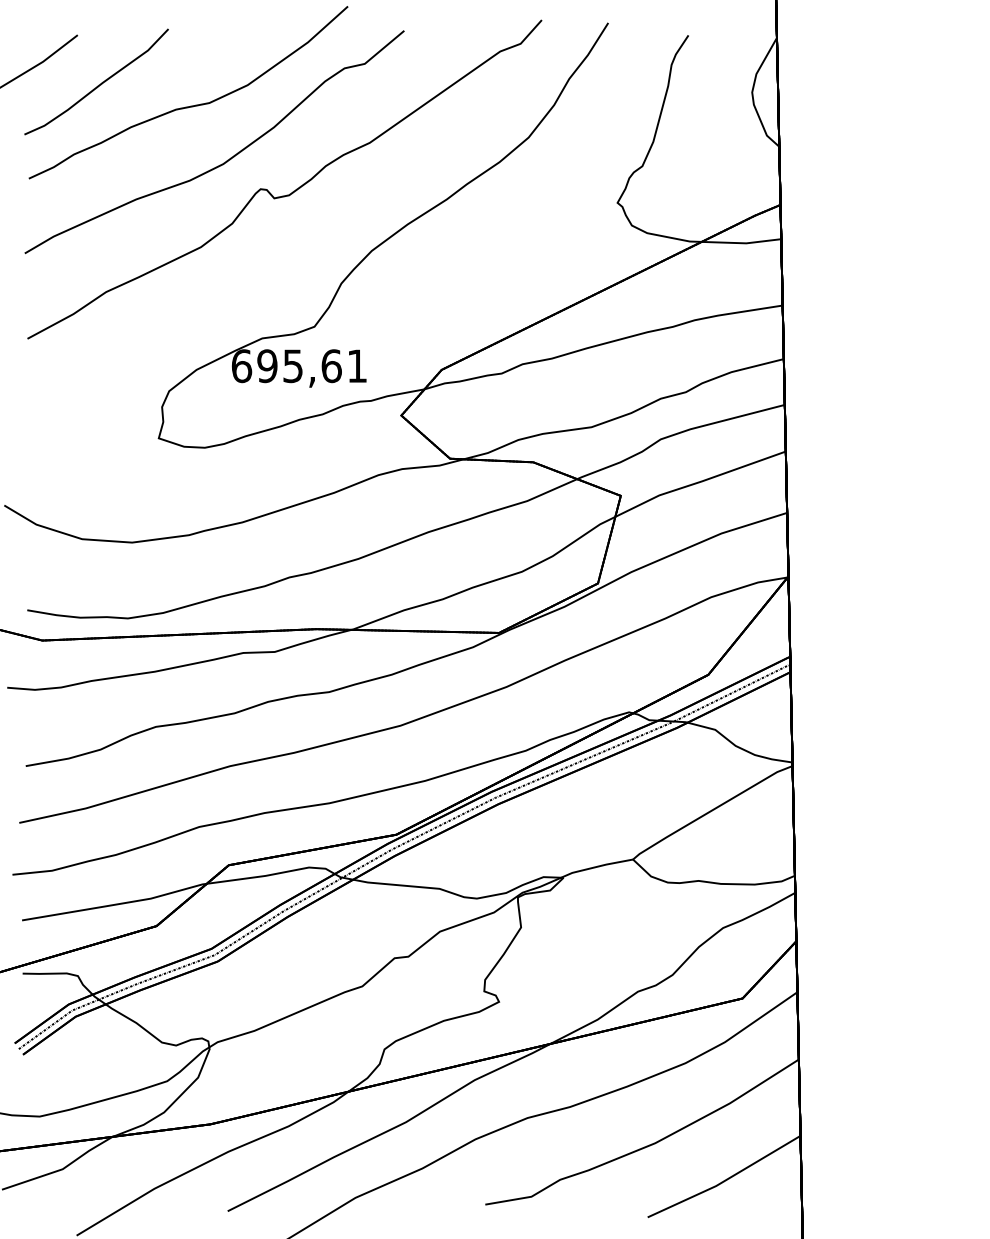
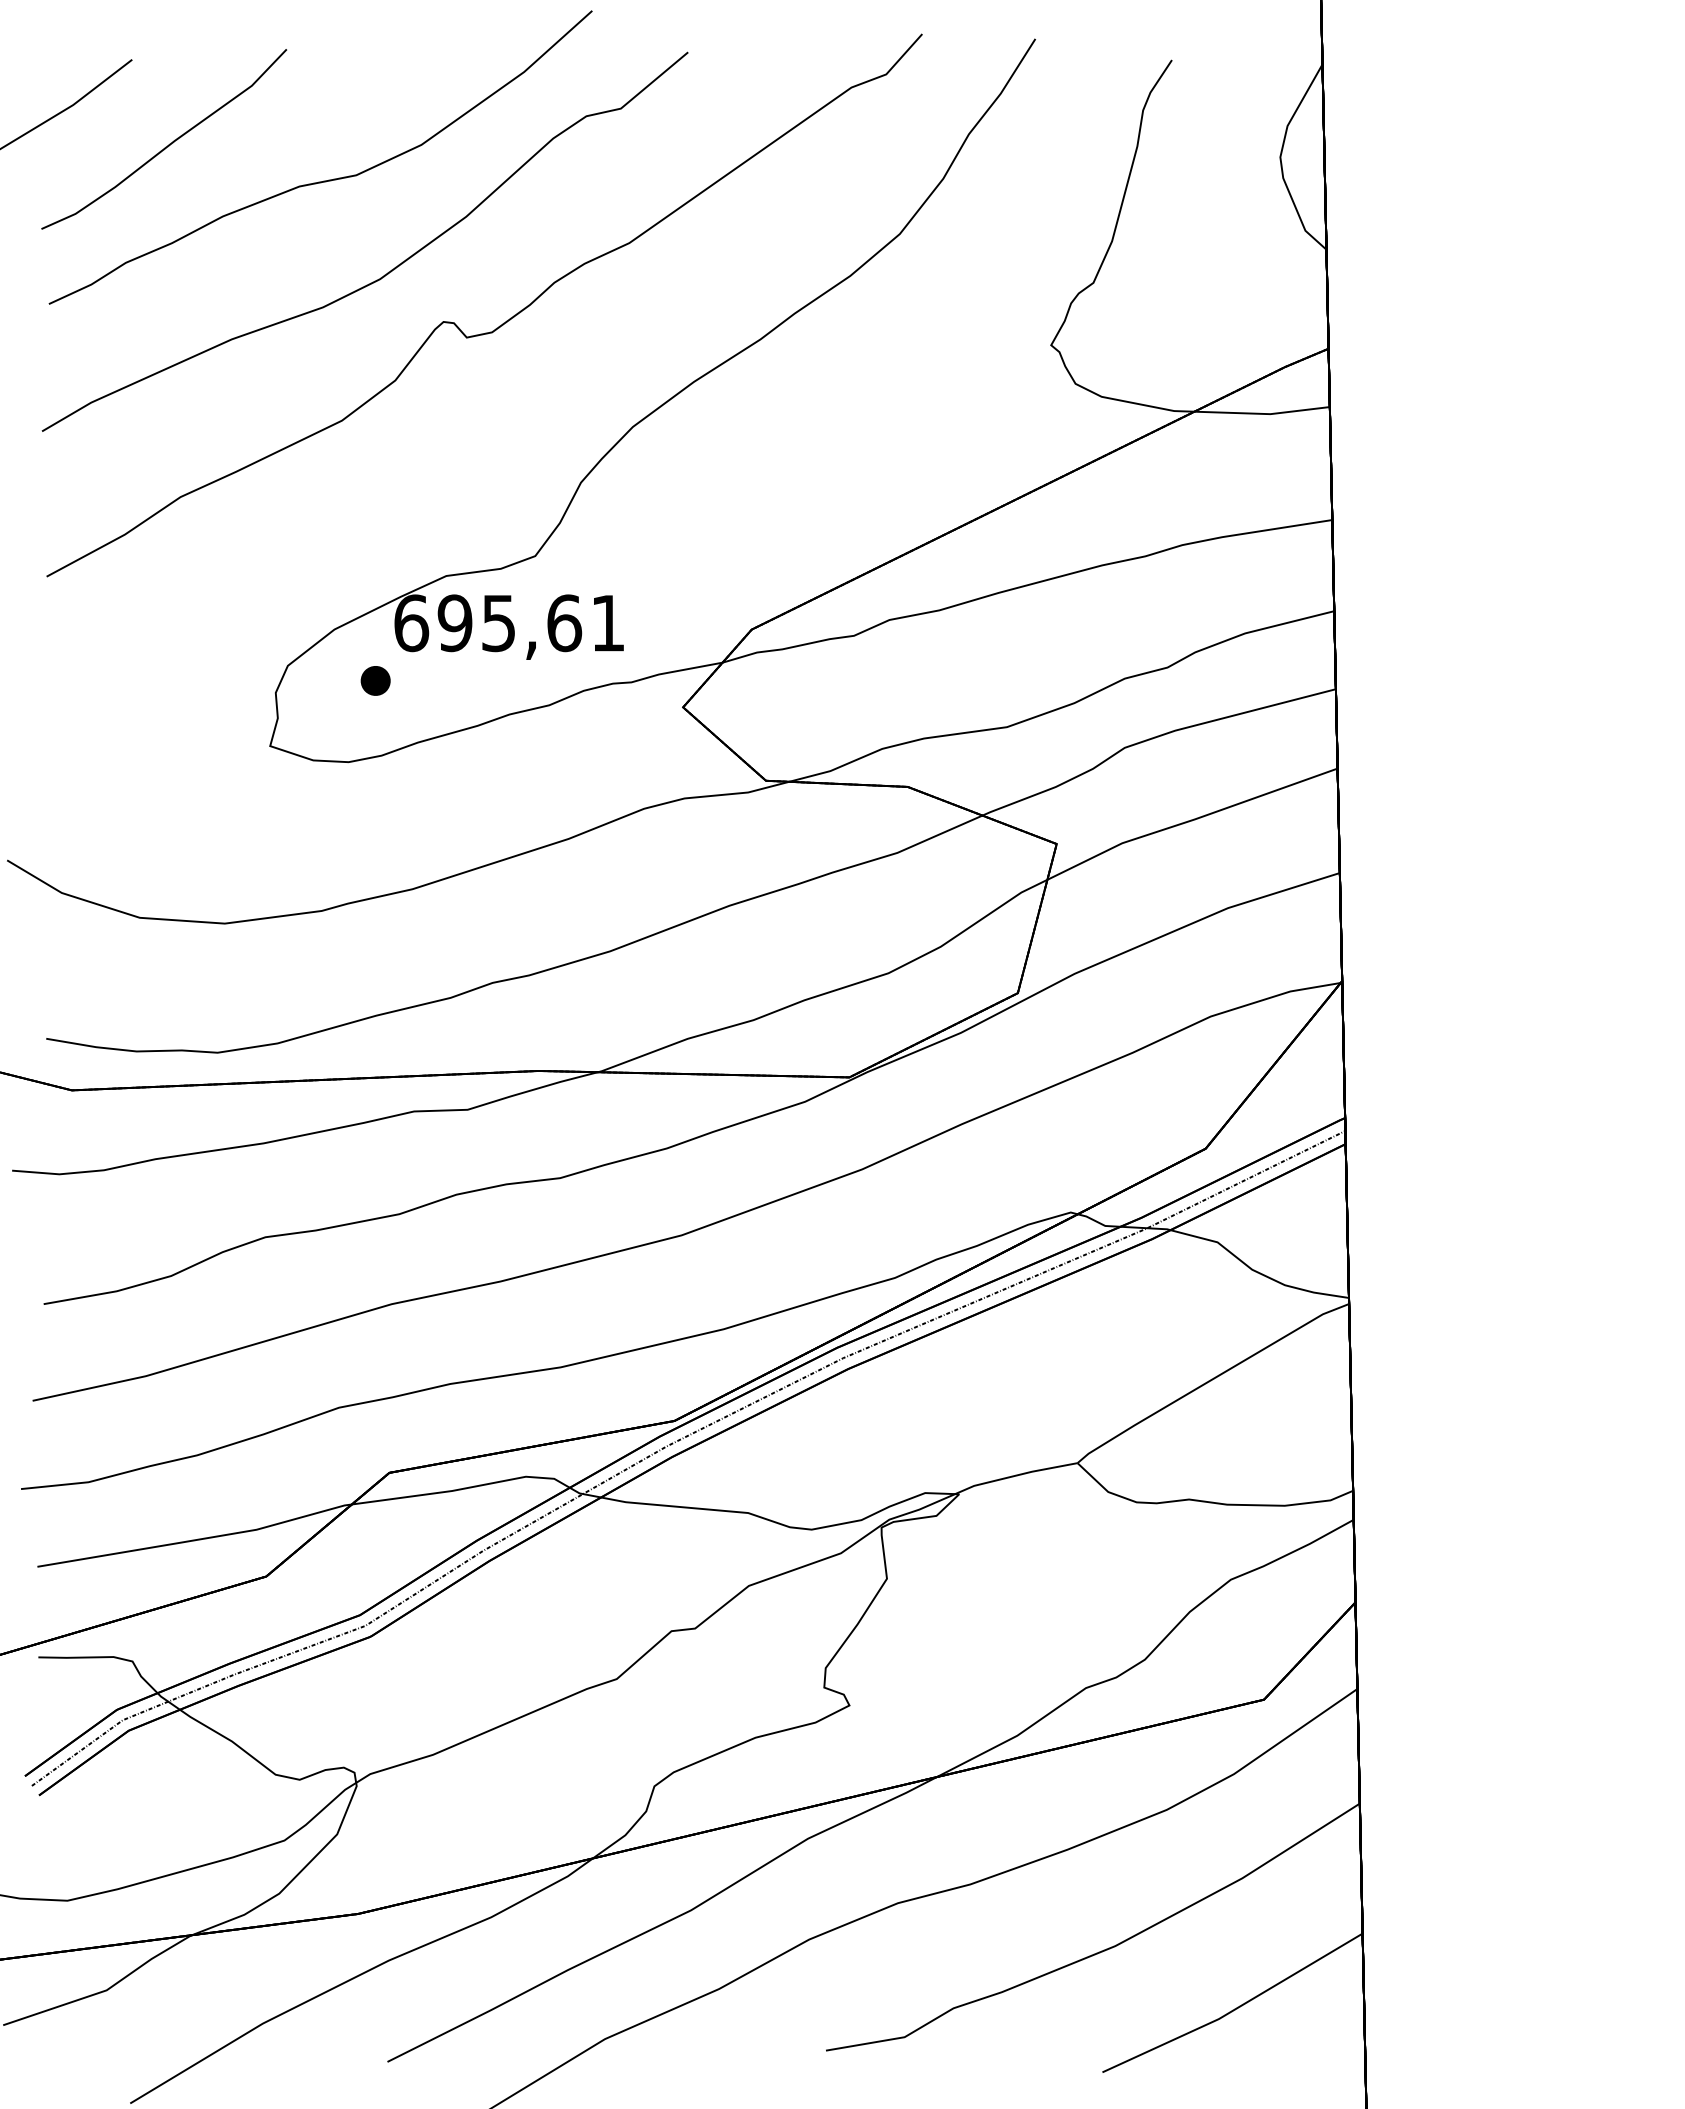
part: (220, 399) -> (375, 679), added

